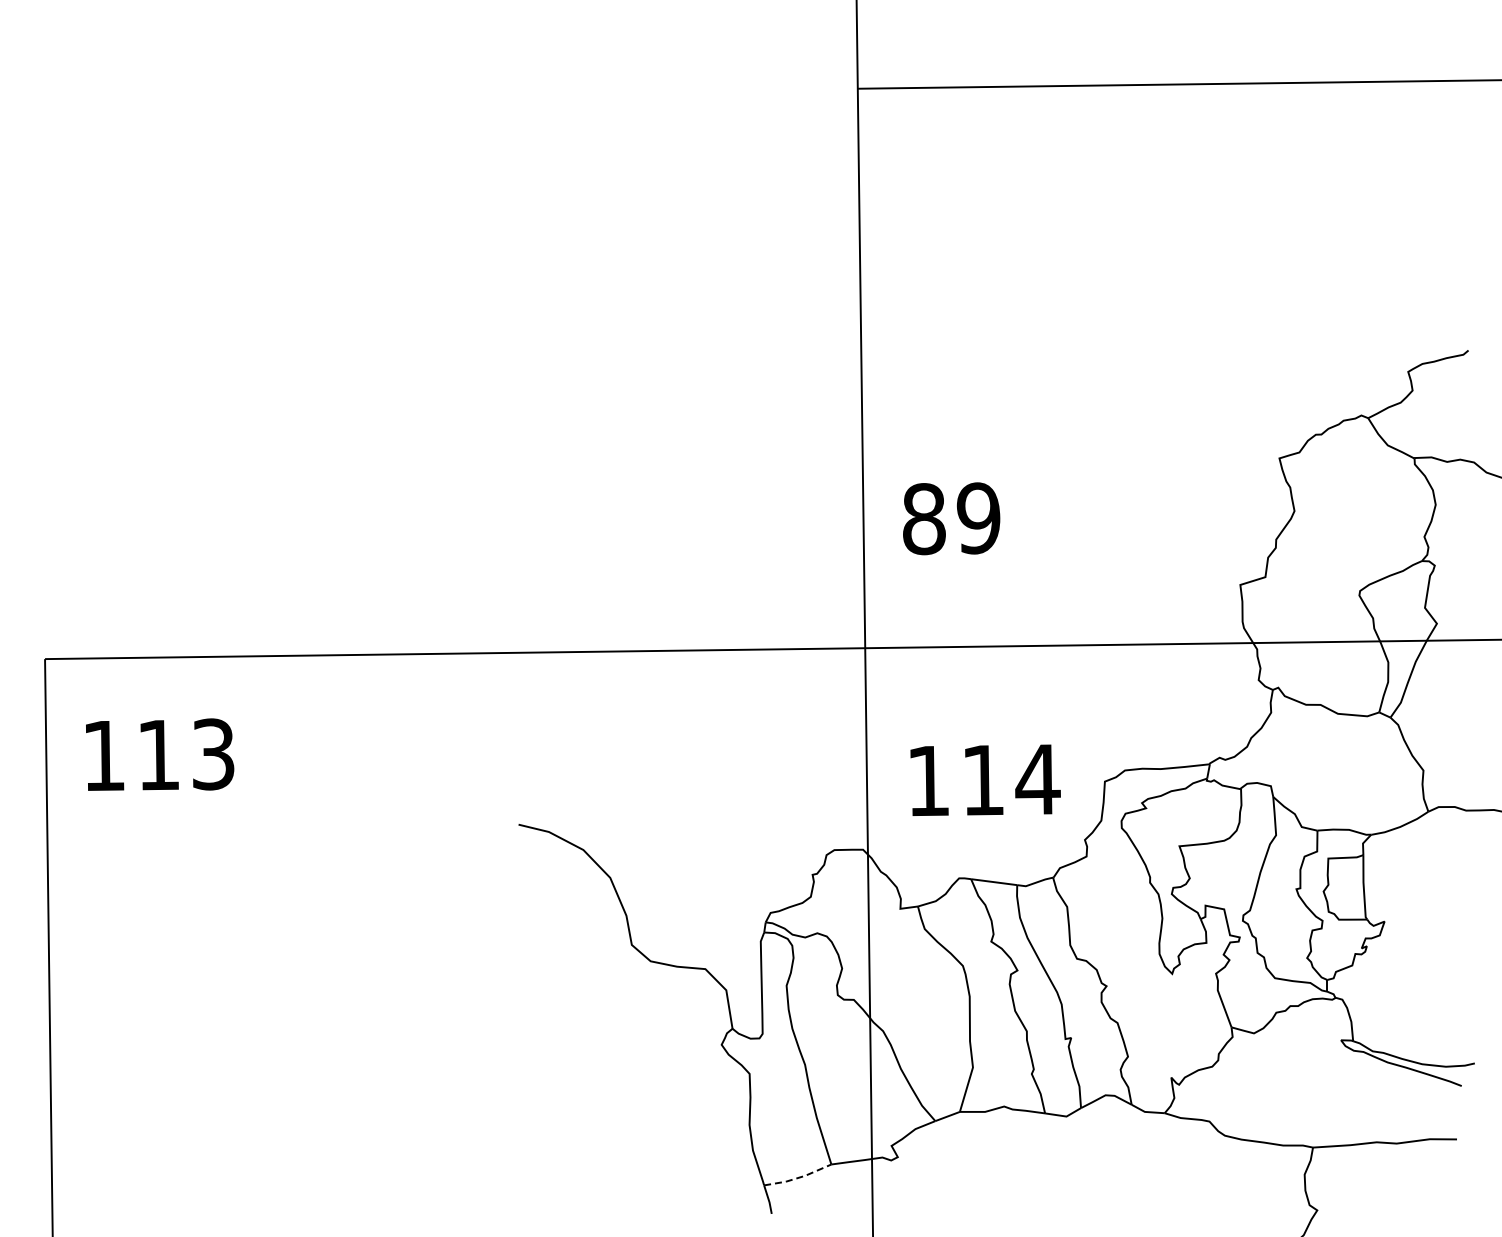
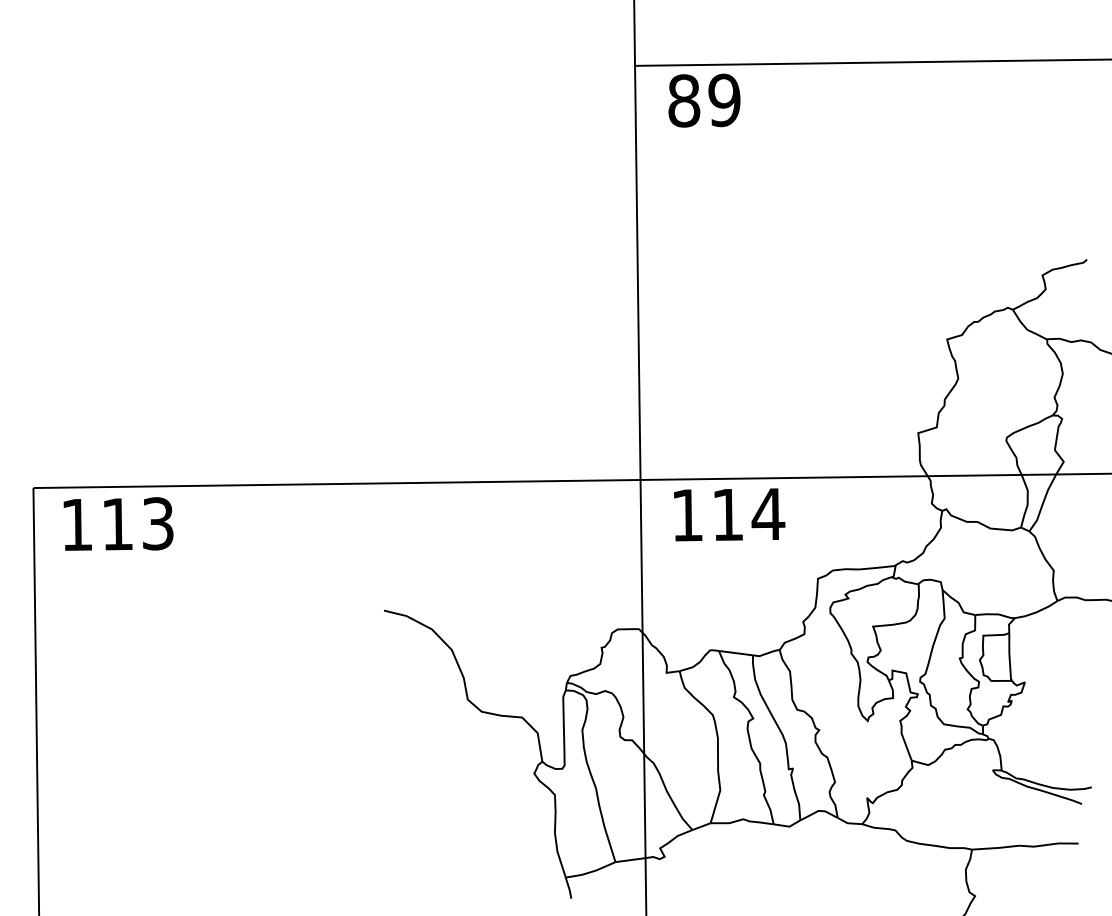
text: (951, 518) -> (704, 100), moved
text: (160, 754) -> (118, 523), moved
text: (985, 779) -> (729, 514), moved
line: (798, 1177) -> (591, 871), dashed -> solid

